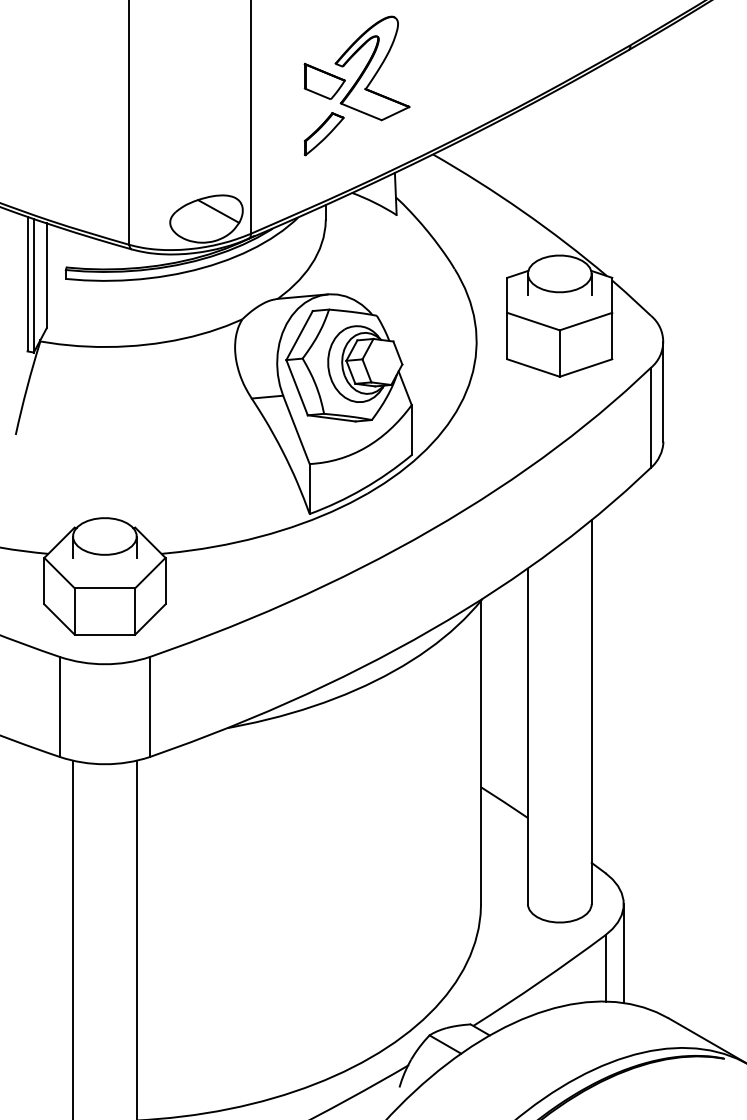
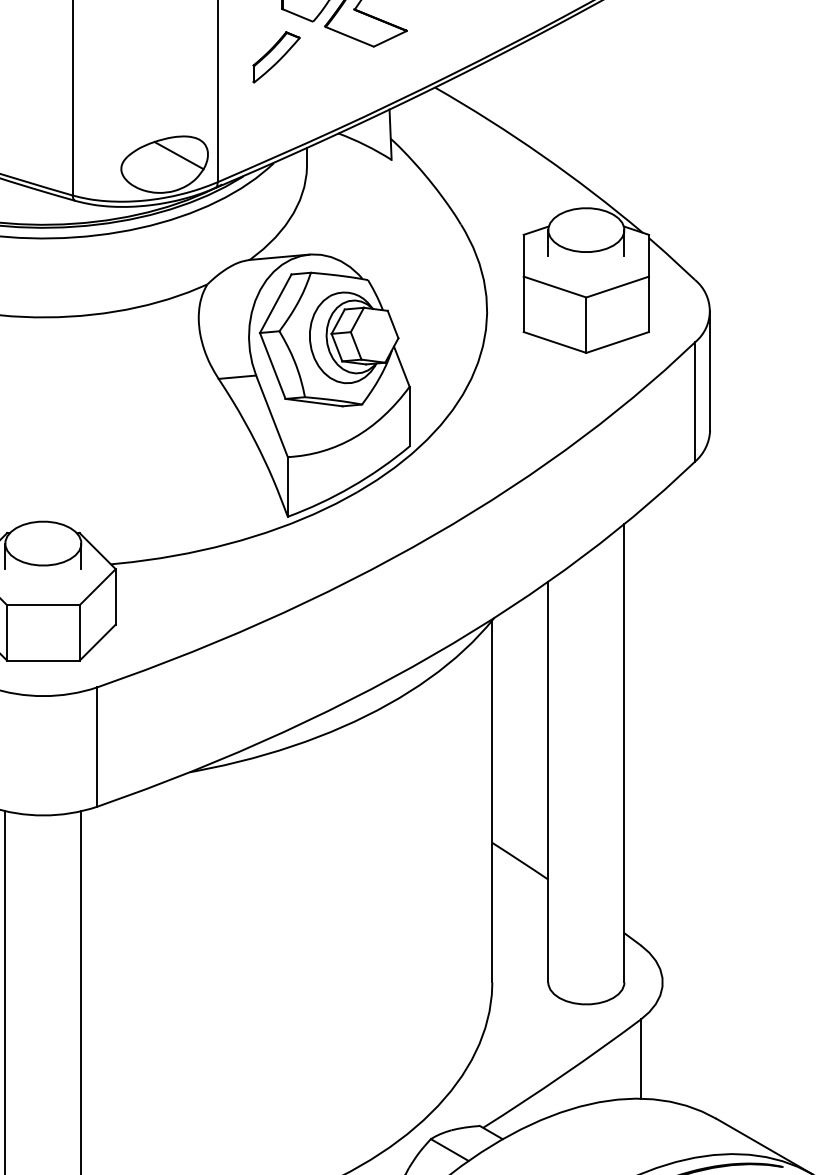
part: (323, 134) -> (275, 57), moved
line: (623, 953) -> (662, 1041), removed

